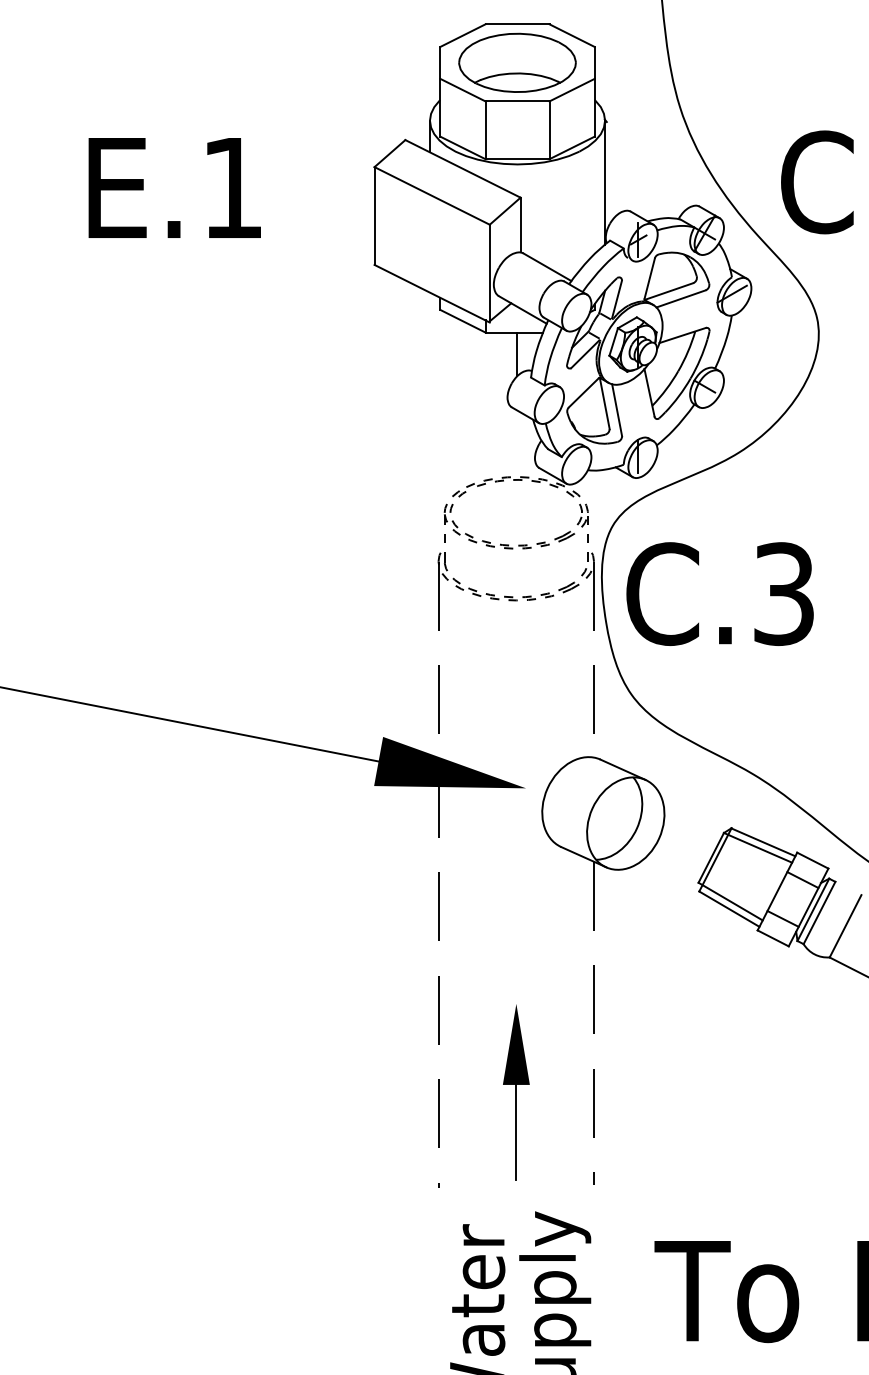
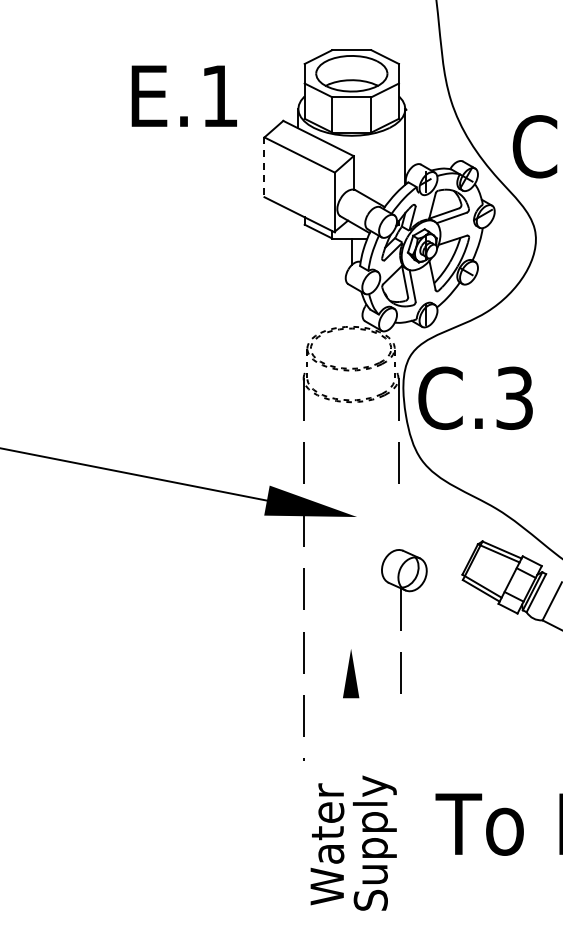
text: (173, 186) -> (183, 95), moved
line: (374, 216) -> (264, 167), solid -> dashed
part: (603, 969) -> (404, 627), size x0.6
line: (516, 1132) -> (351, 727), removed

